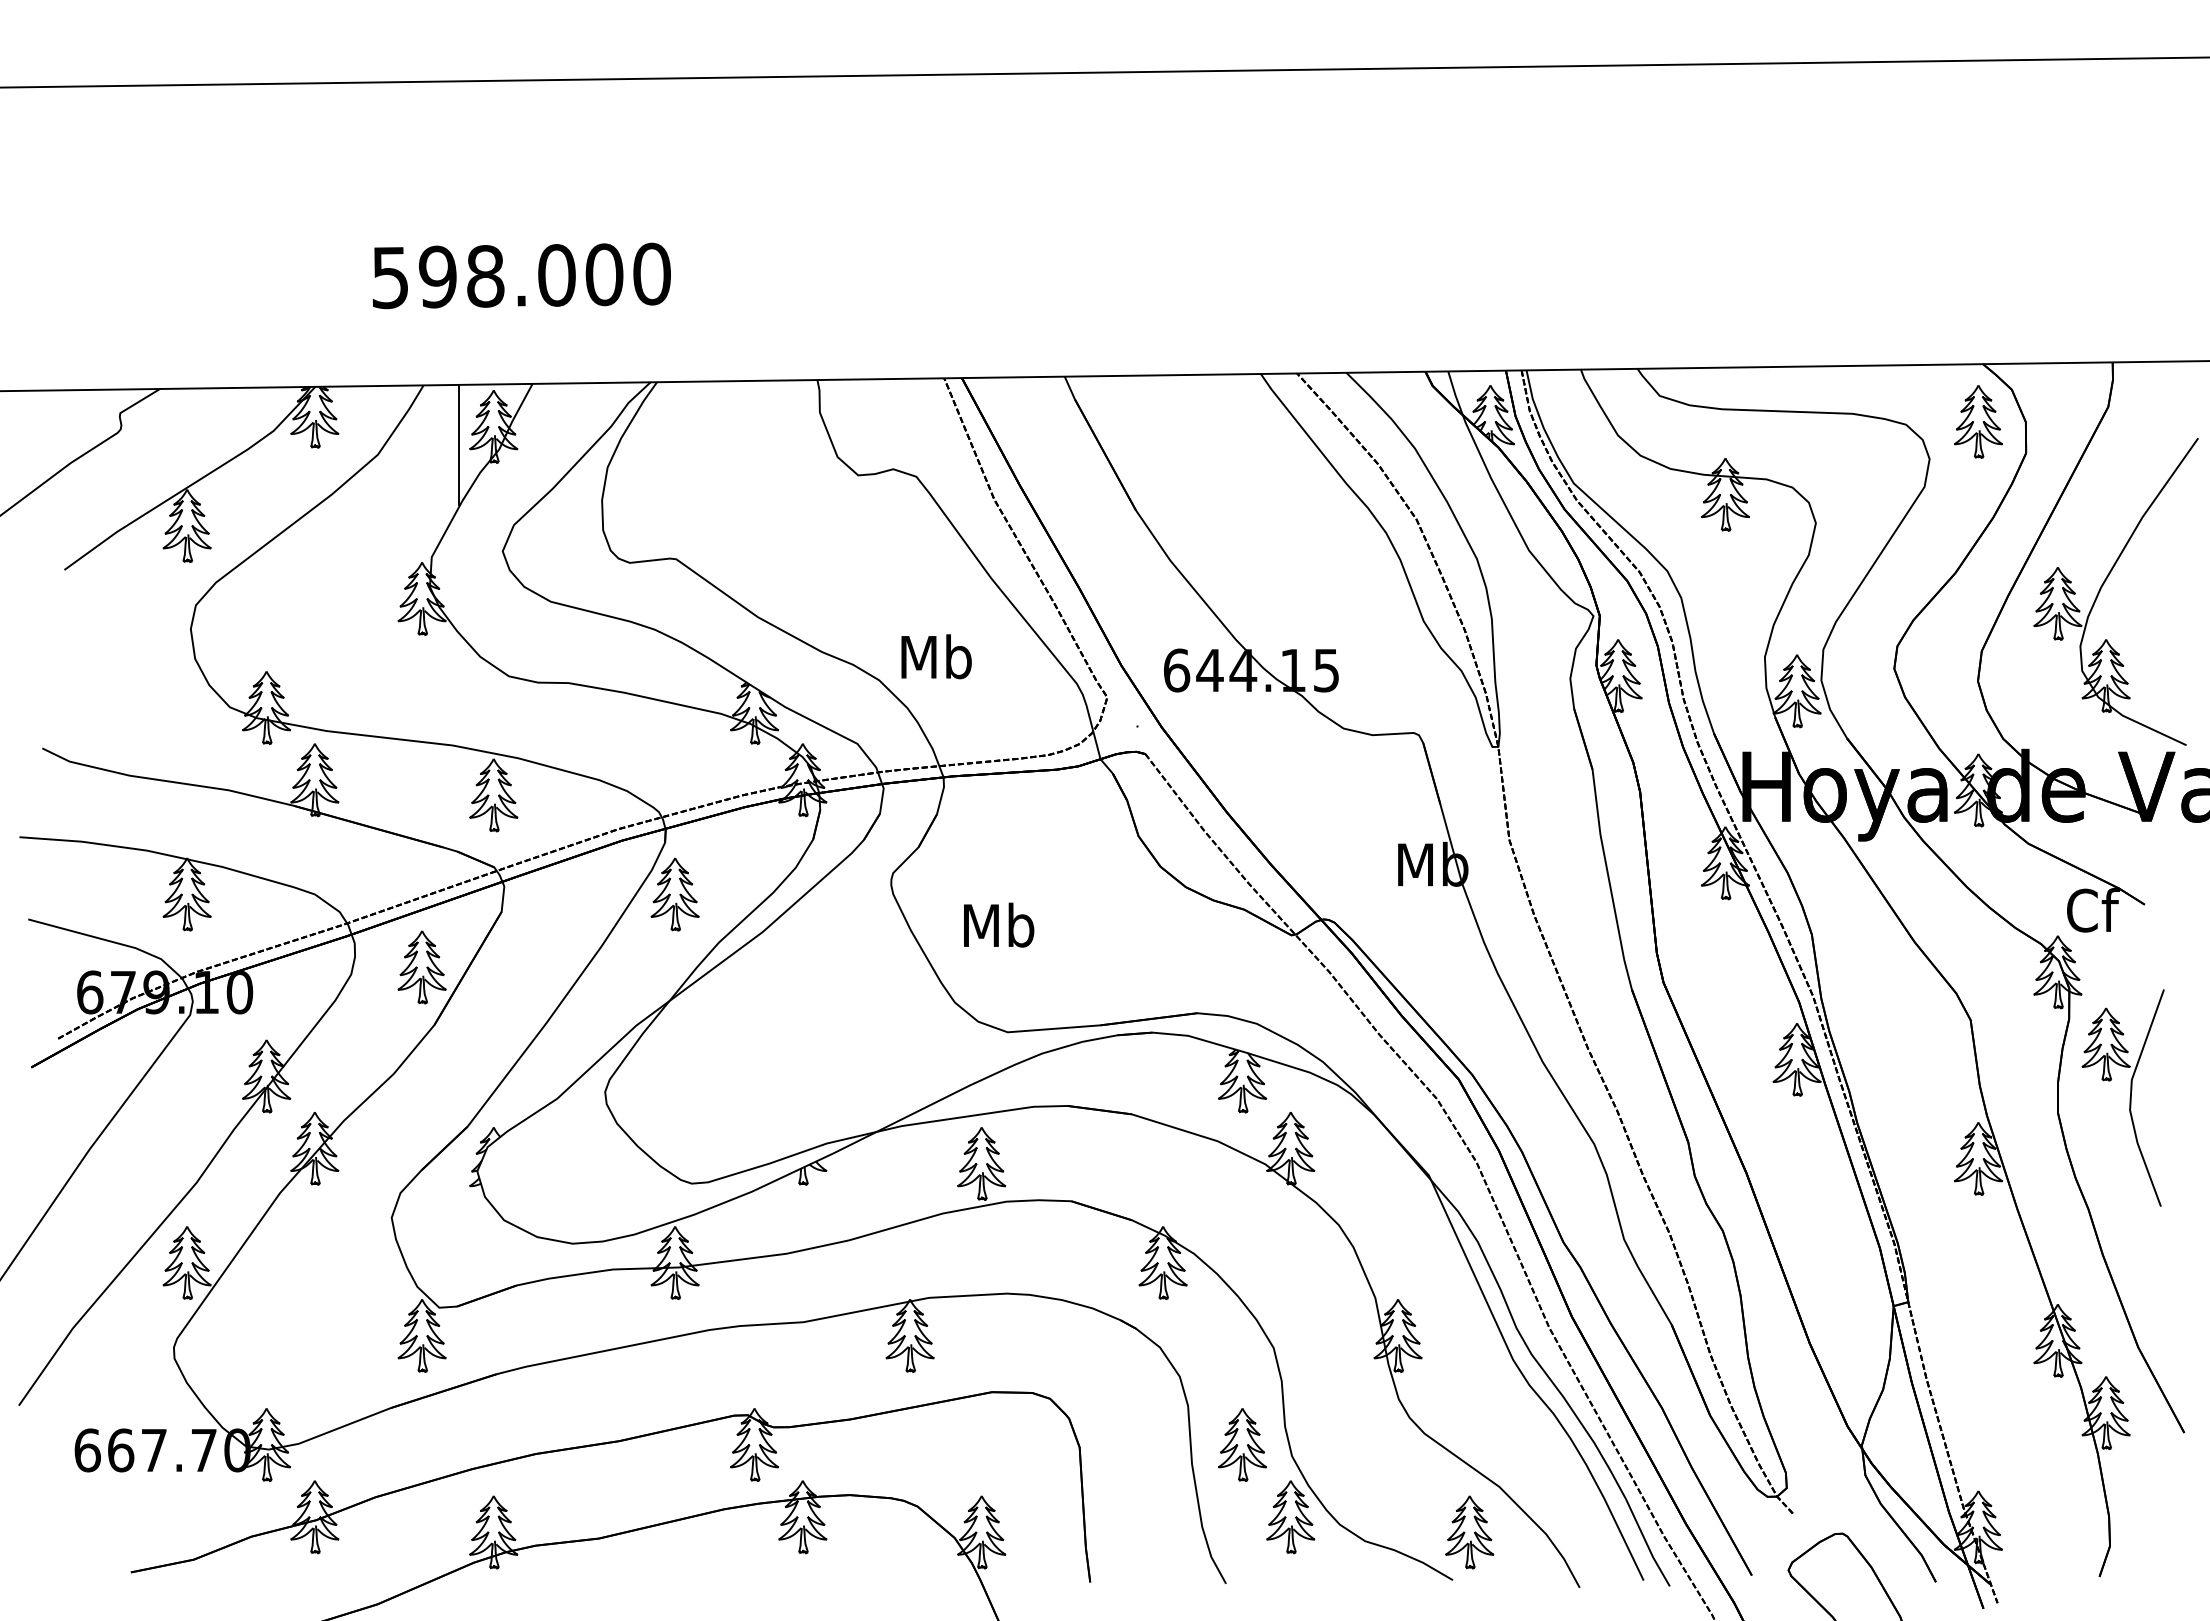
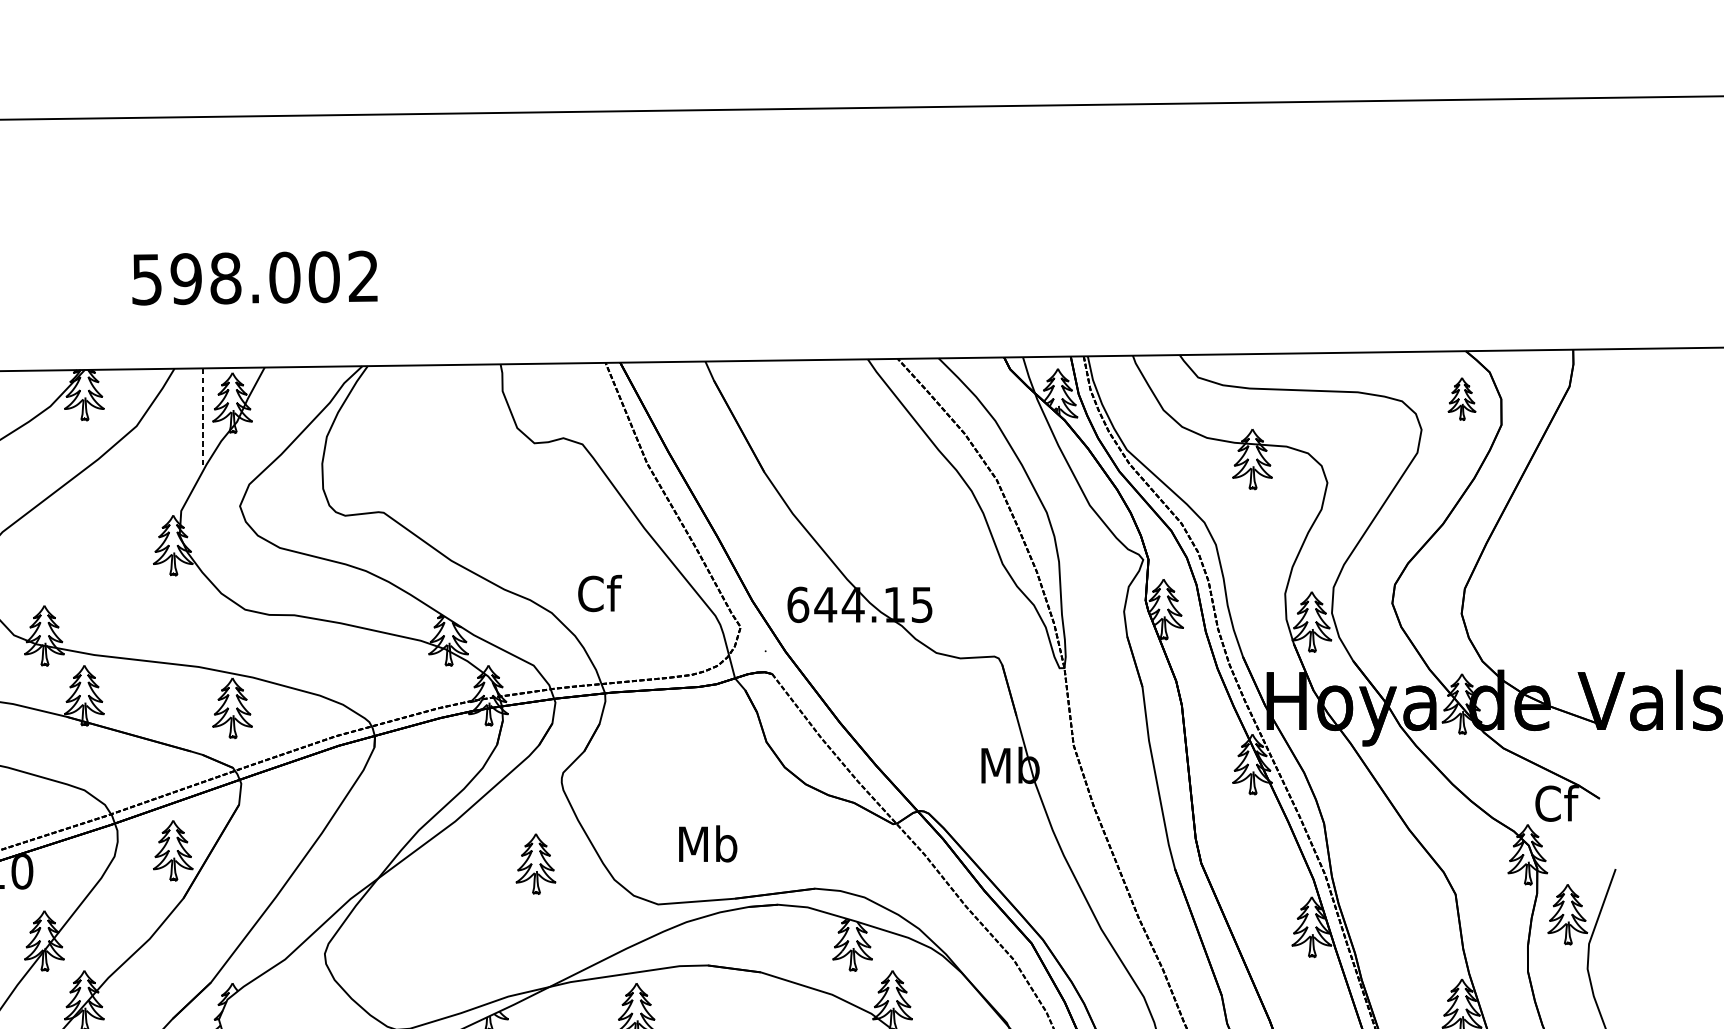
text: (651, 273) -> (363, 276), 598.000 -> 598.002
part: (1978, 421) -> (1462, 398), size x0.7
line: (458, 445) -> (203, 418), solid -> dashed
part: (2103, 585) -> (1565, 534), removed
text: (936, 656) -> (599, 593), Mb -> Cf
part: (674, 894) -> (535, 864), moved
text: (999, 924) -> (708, 843), moved

